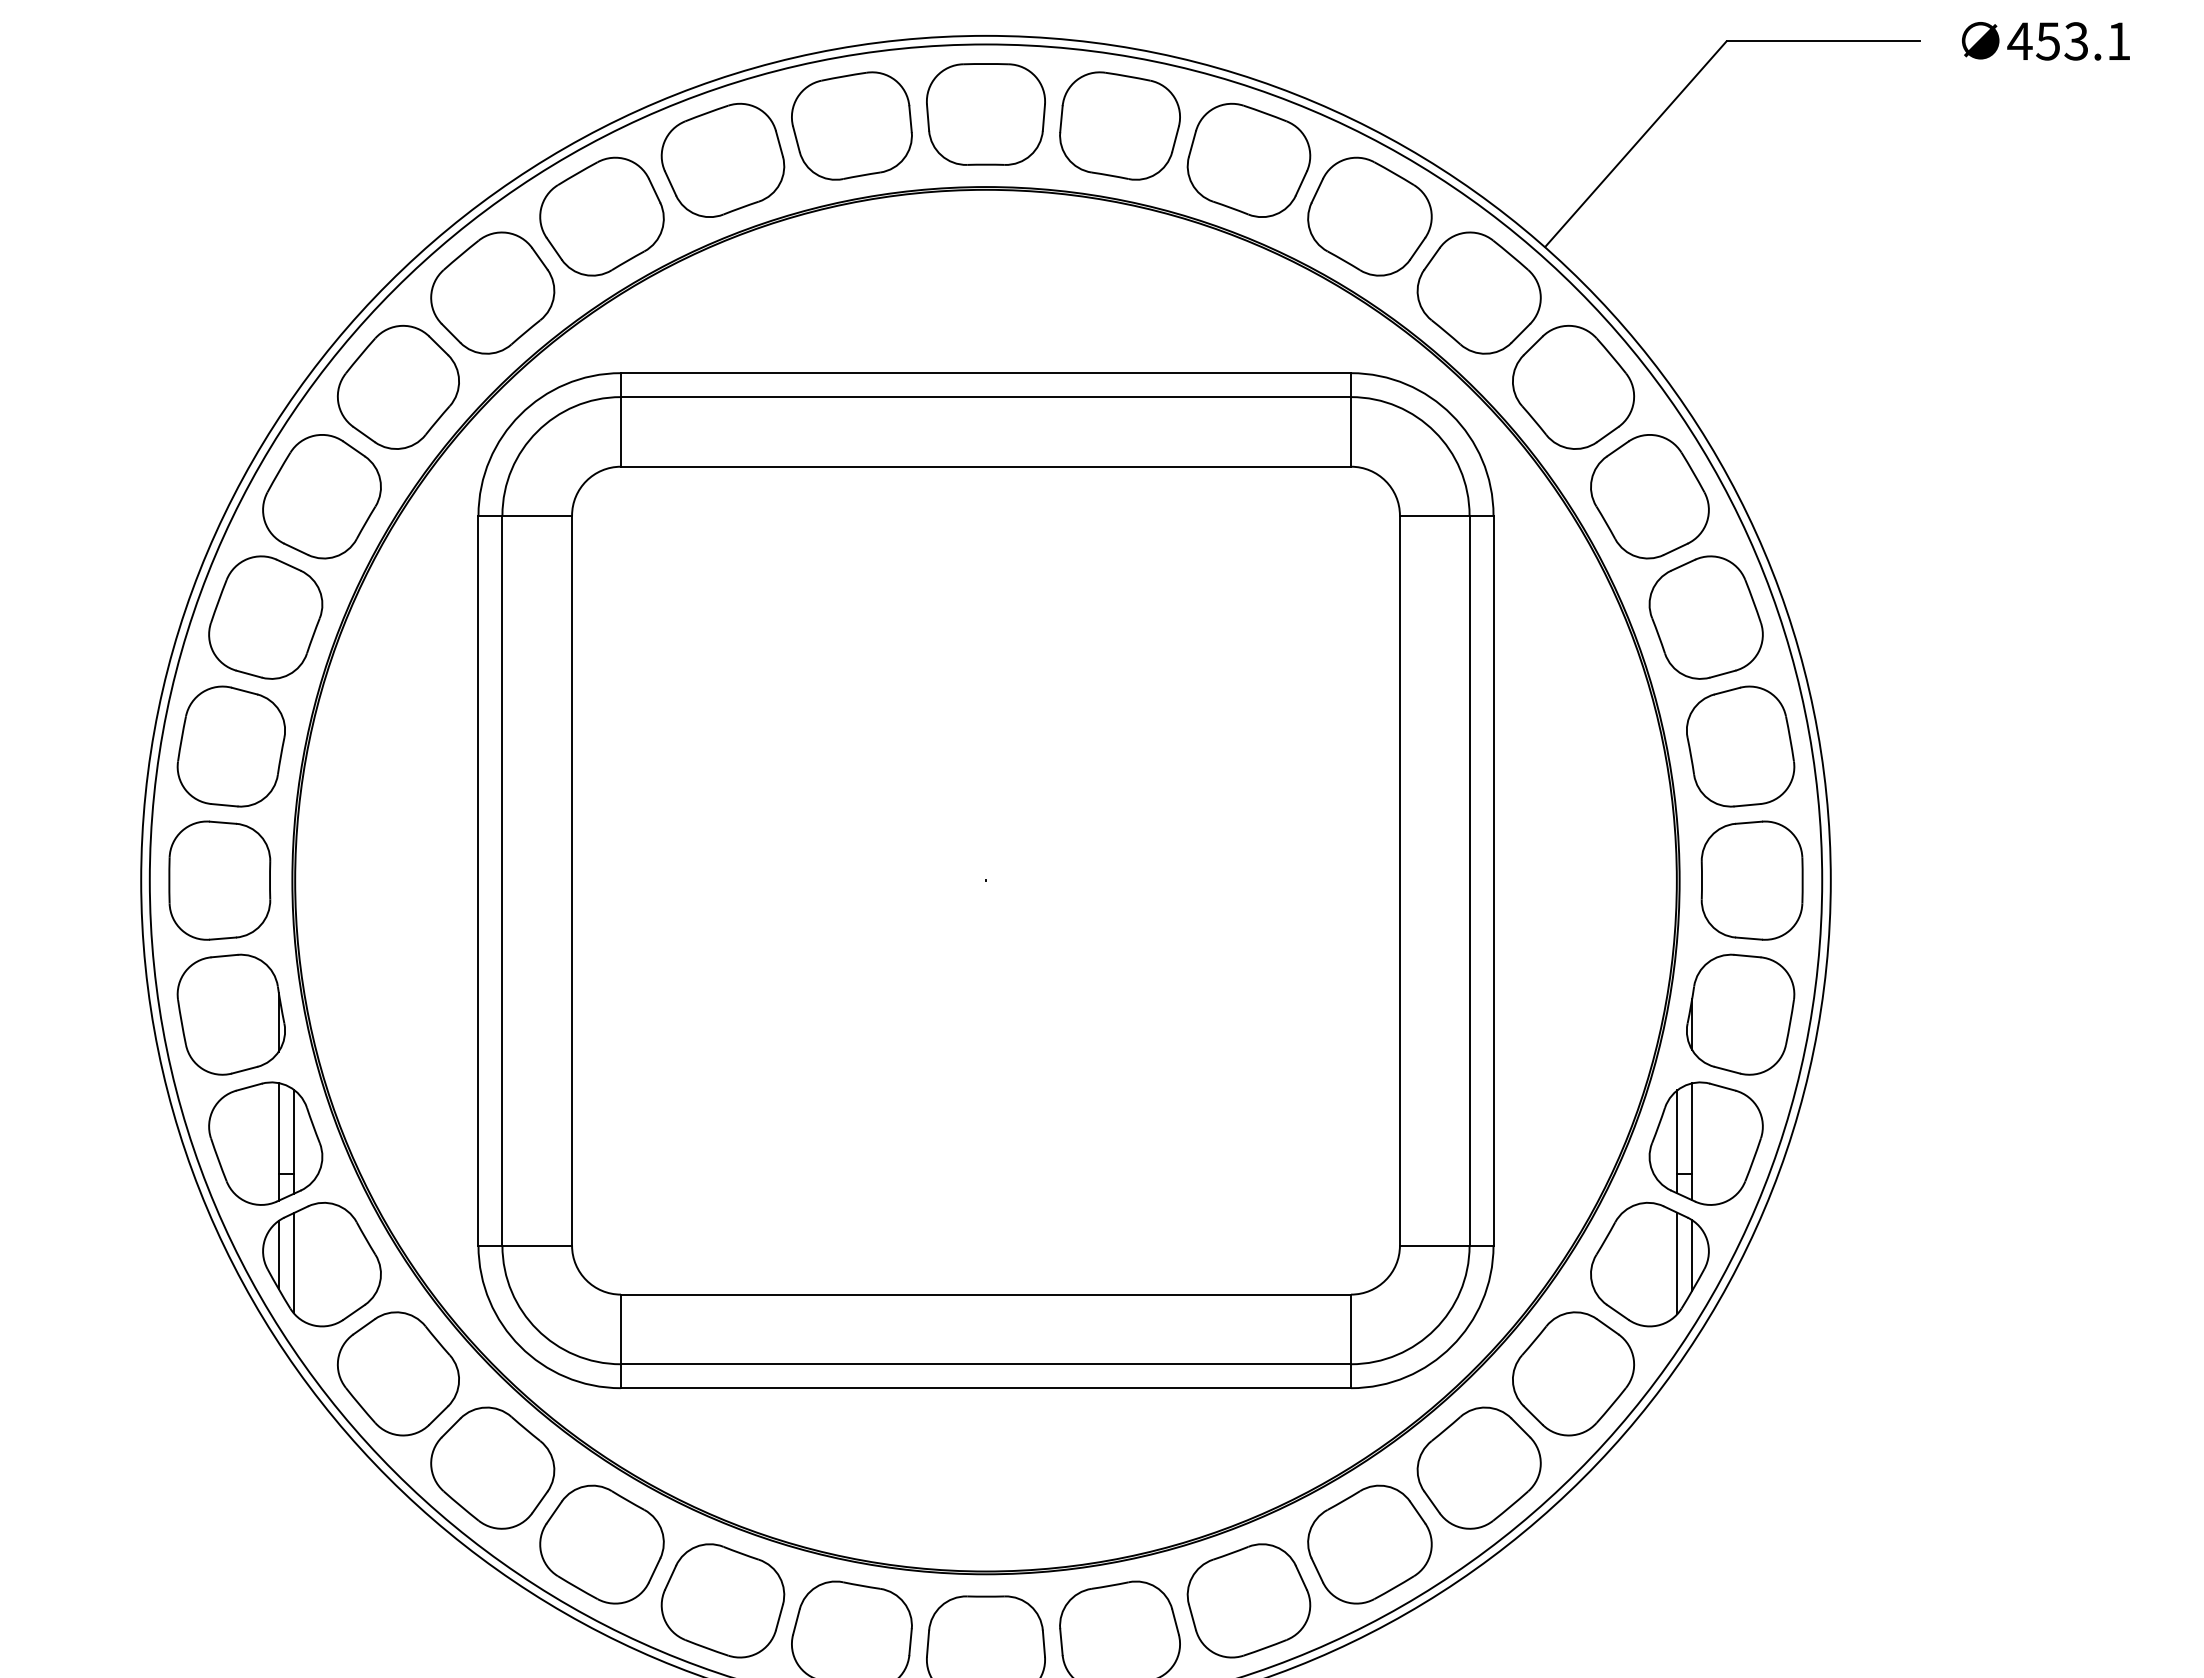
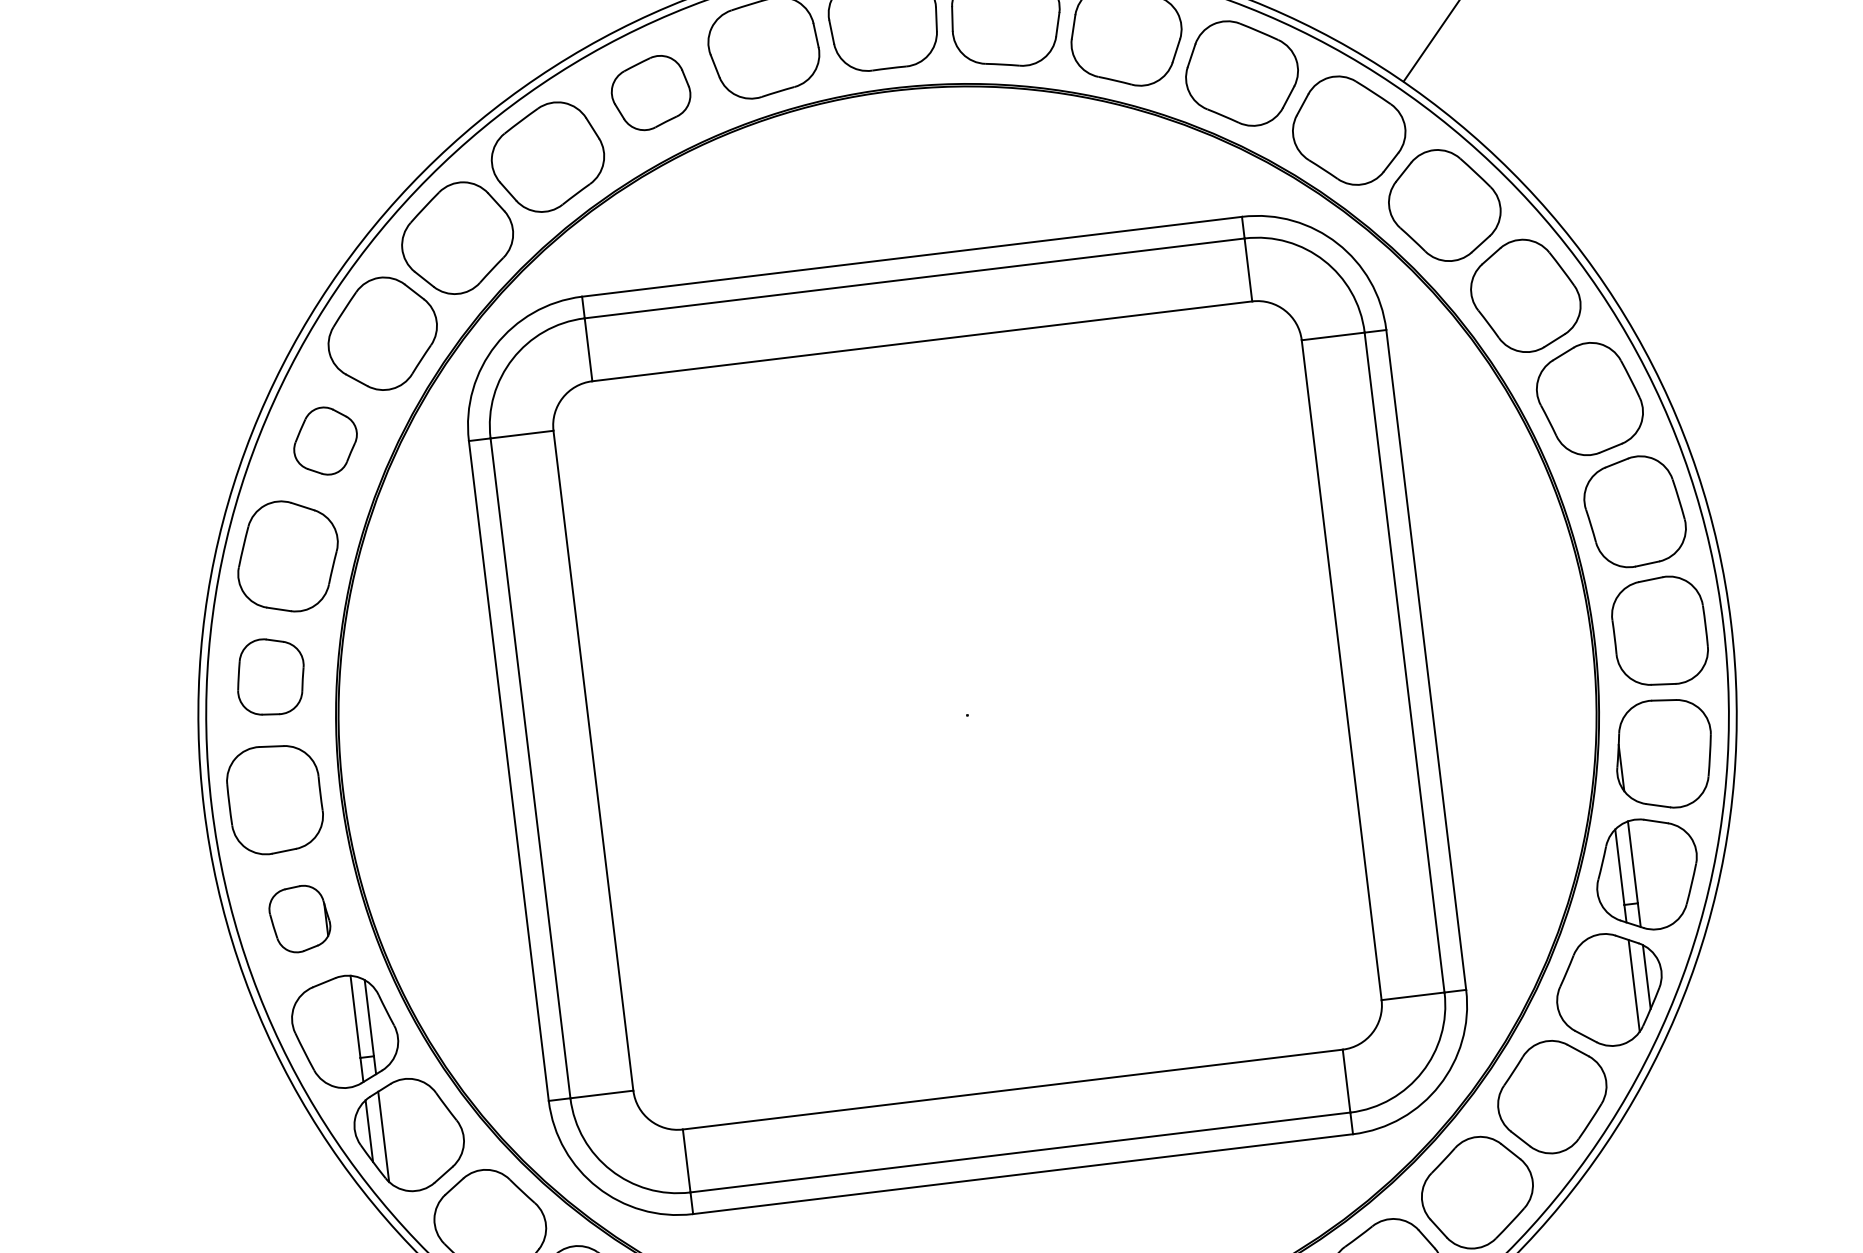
part: (722, 159) -> (650, 92), size x0.7
part: (321, 496) -> (324, 440), size x0.6
part: (230, 746) -> (270, 676), size x0.7
part: (230, 1014) -> (299, 919), size x0.6

